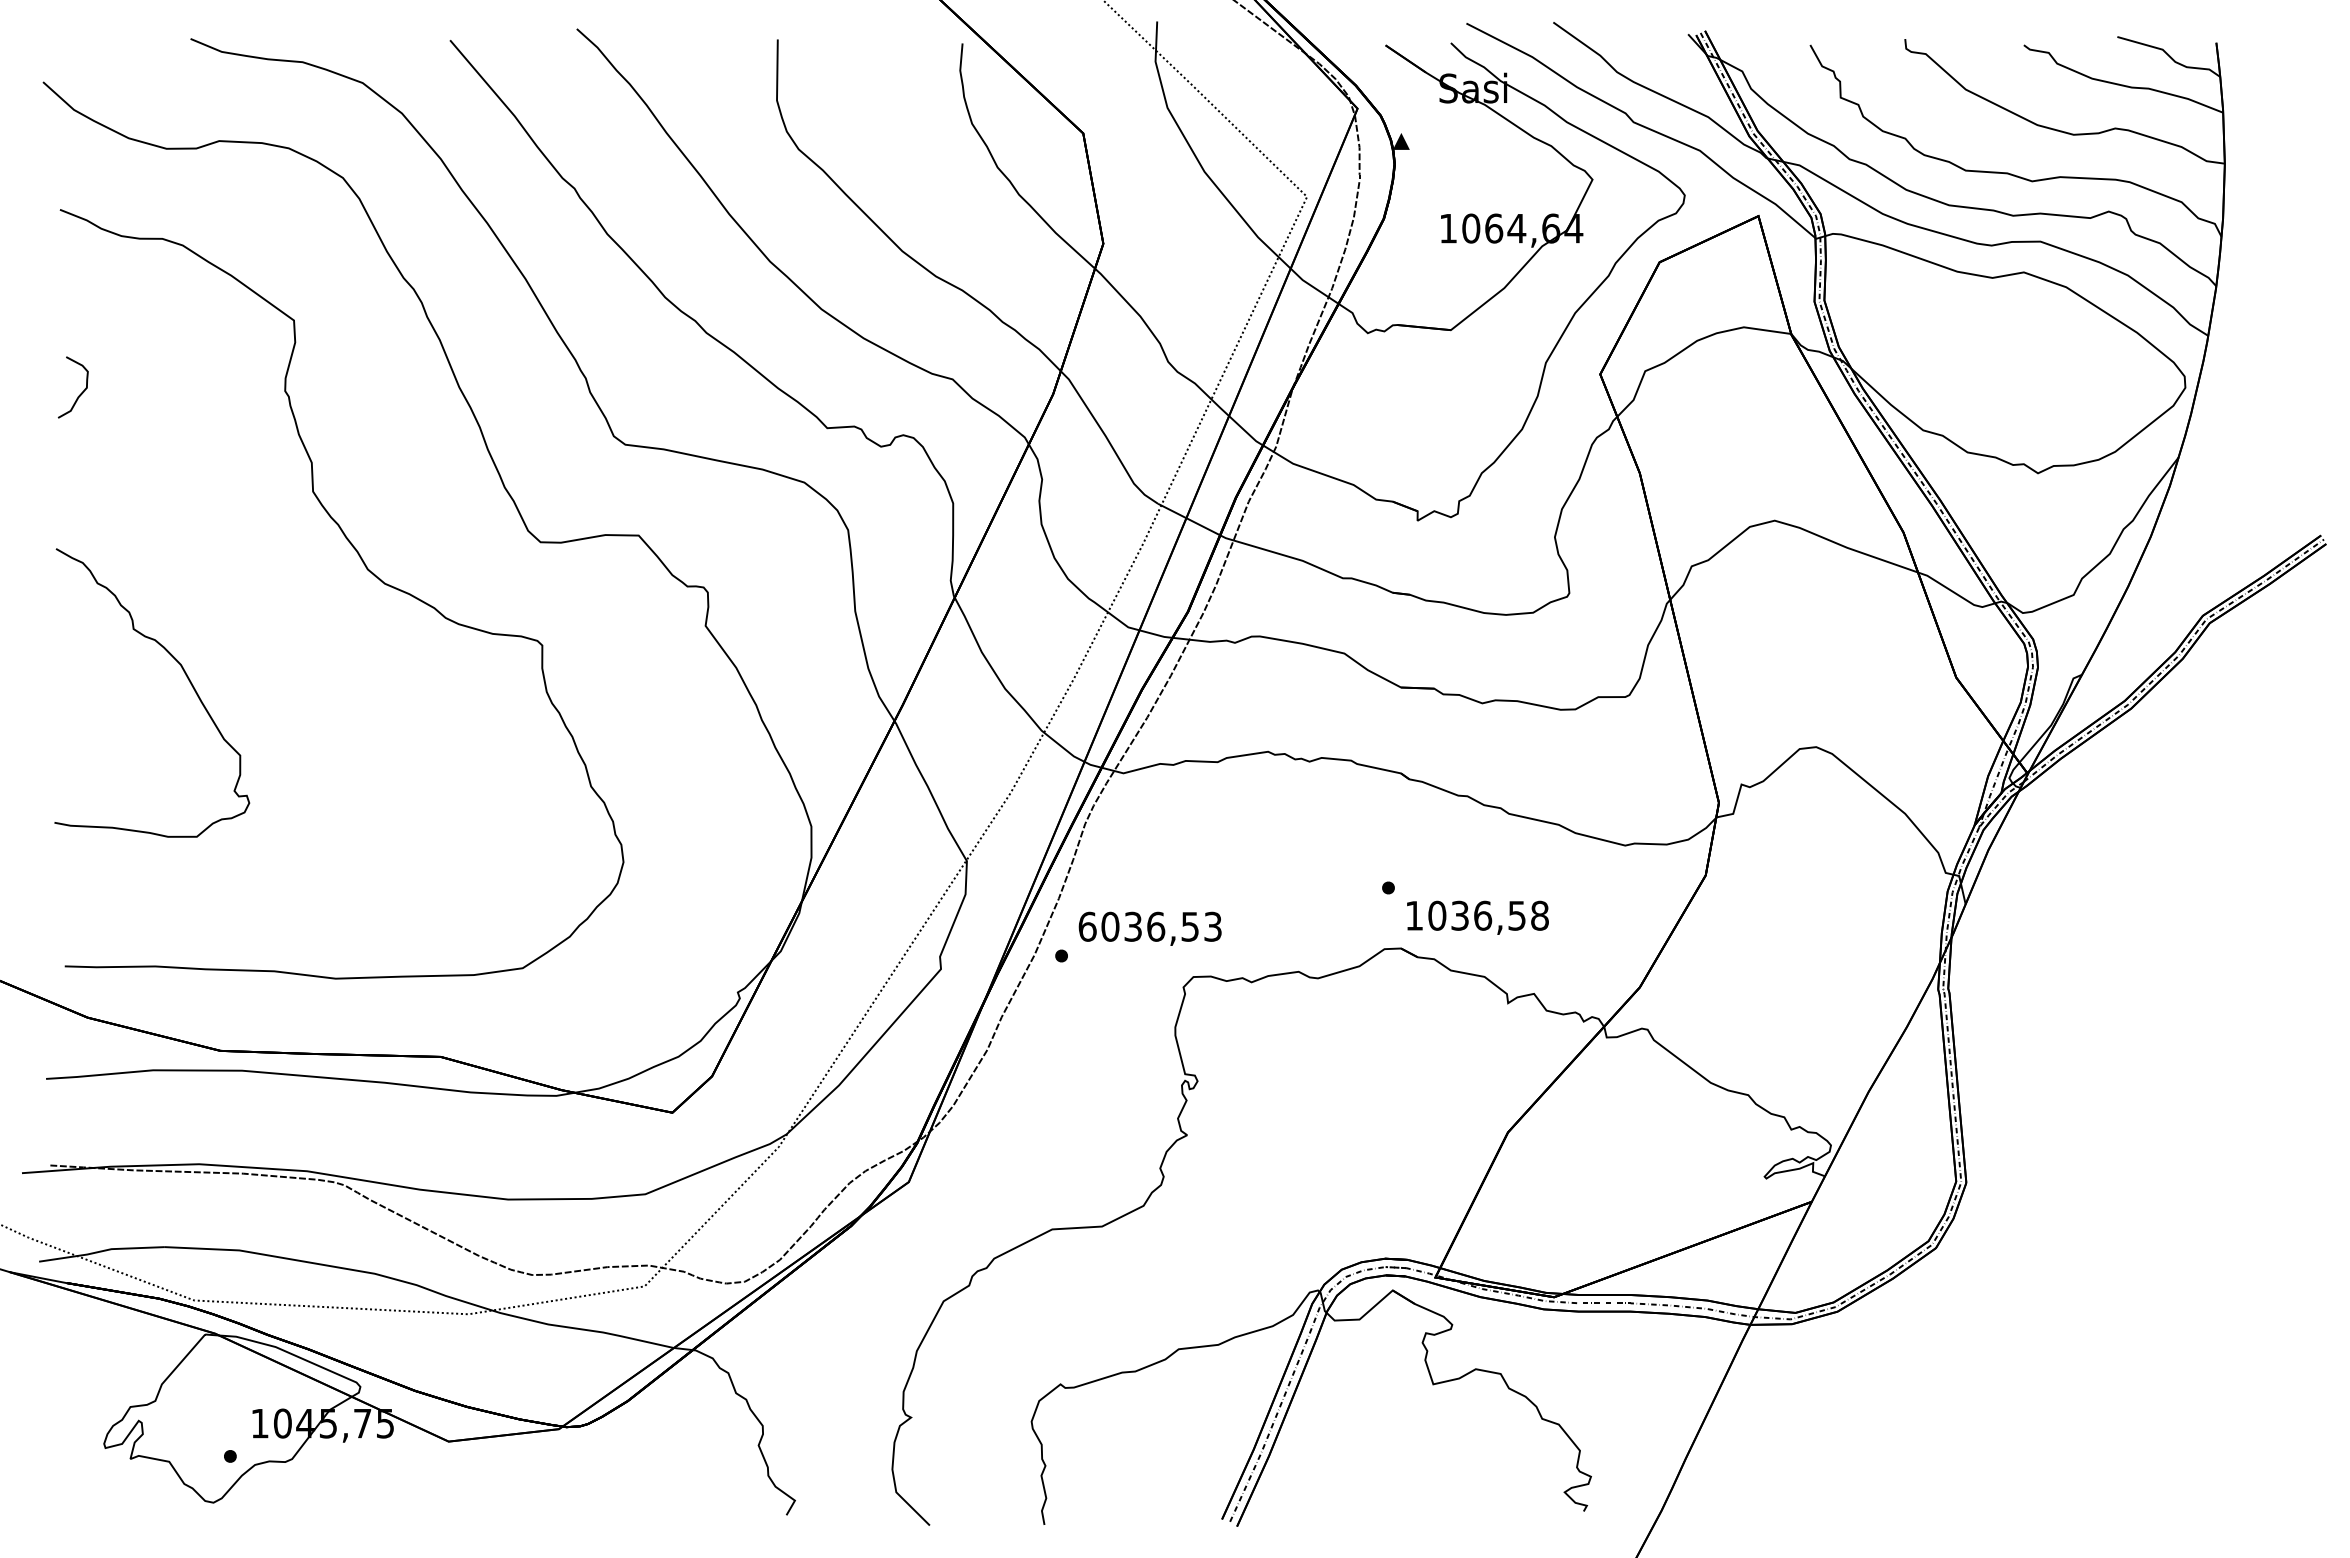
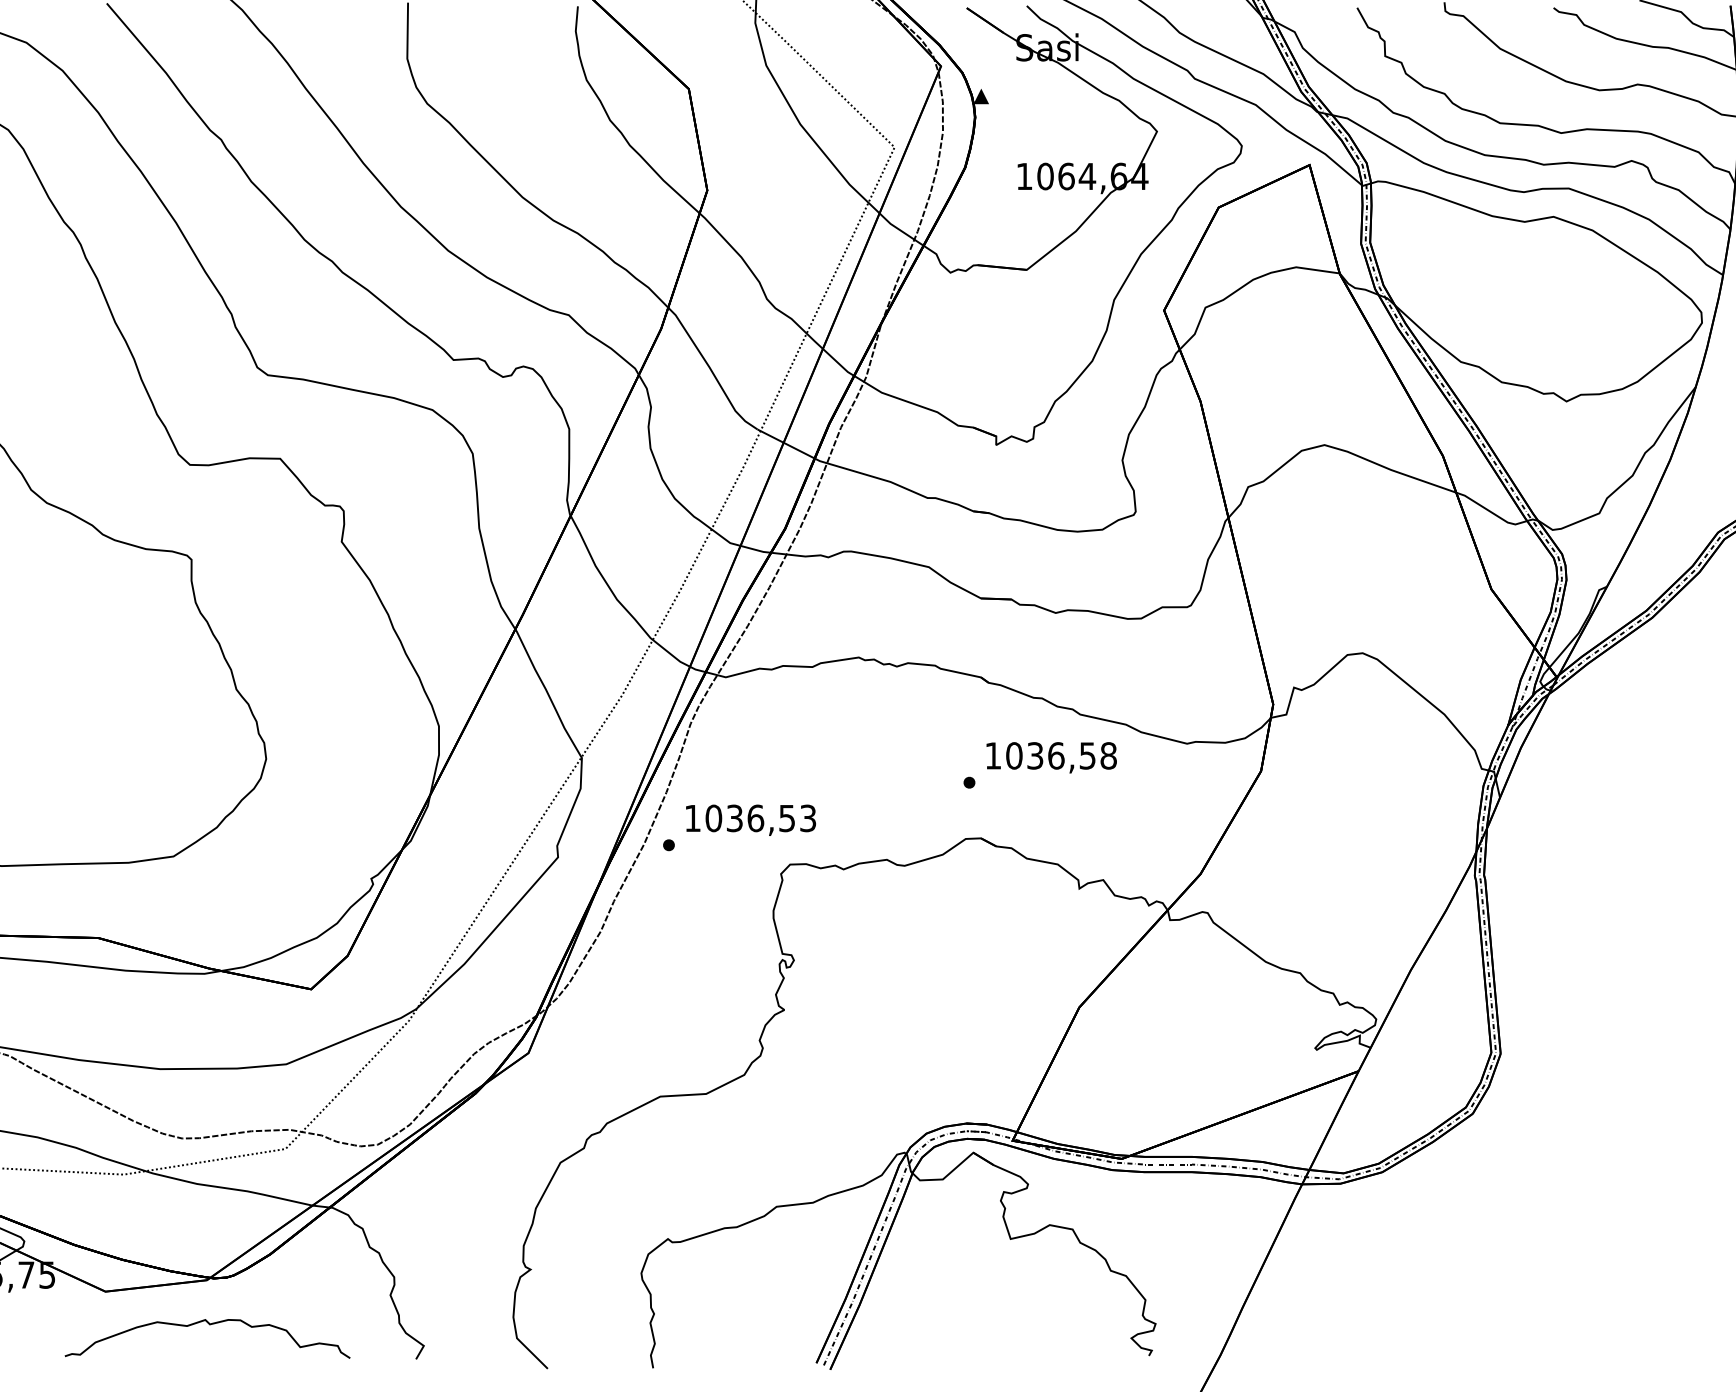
text: (1477, 917) -> (1051, 757), moved
text: (1087, 926) -> (692, 818), 6036,53 -> 1036,53
curve: (562, 1478) -> (210, 1325), added

